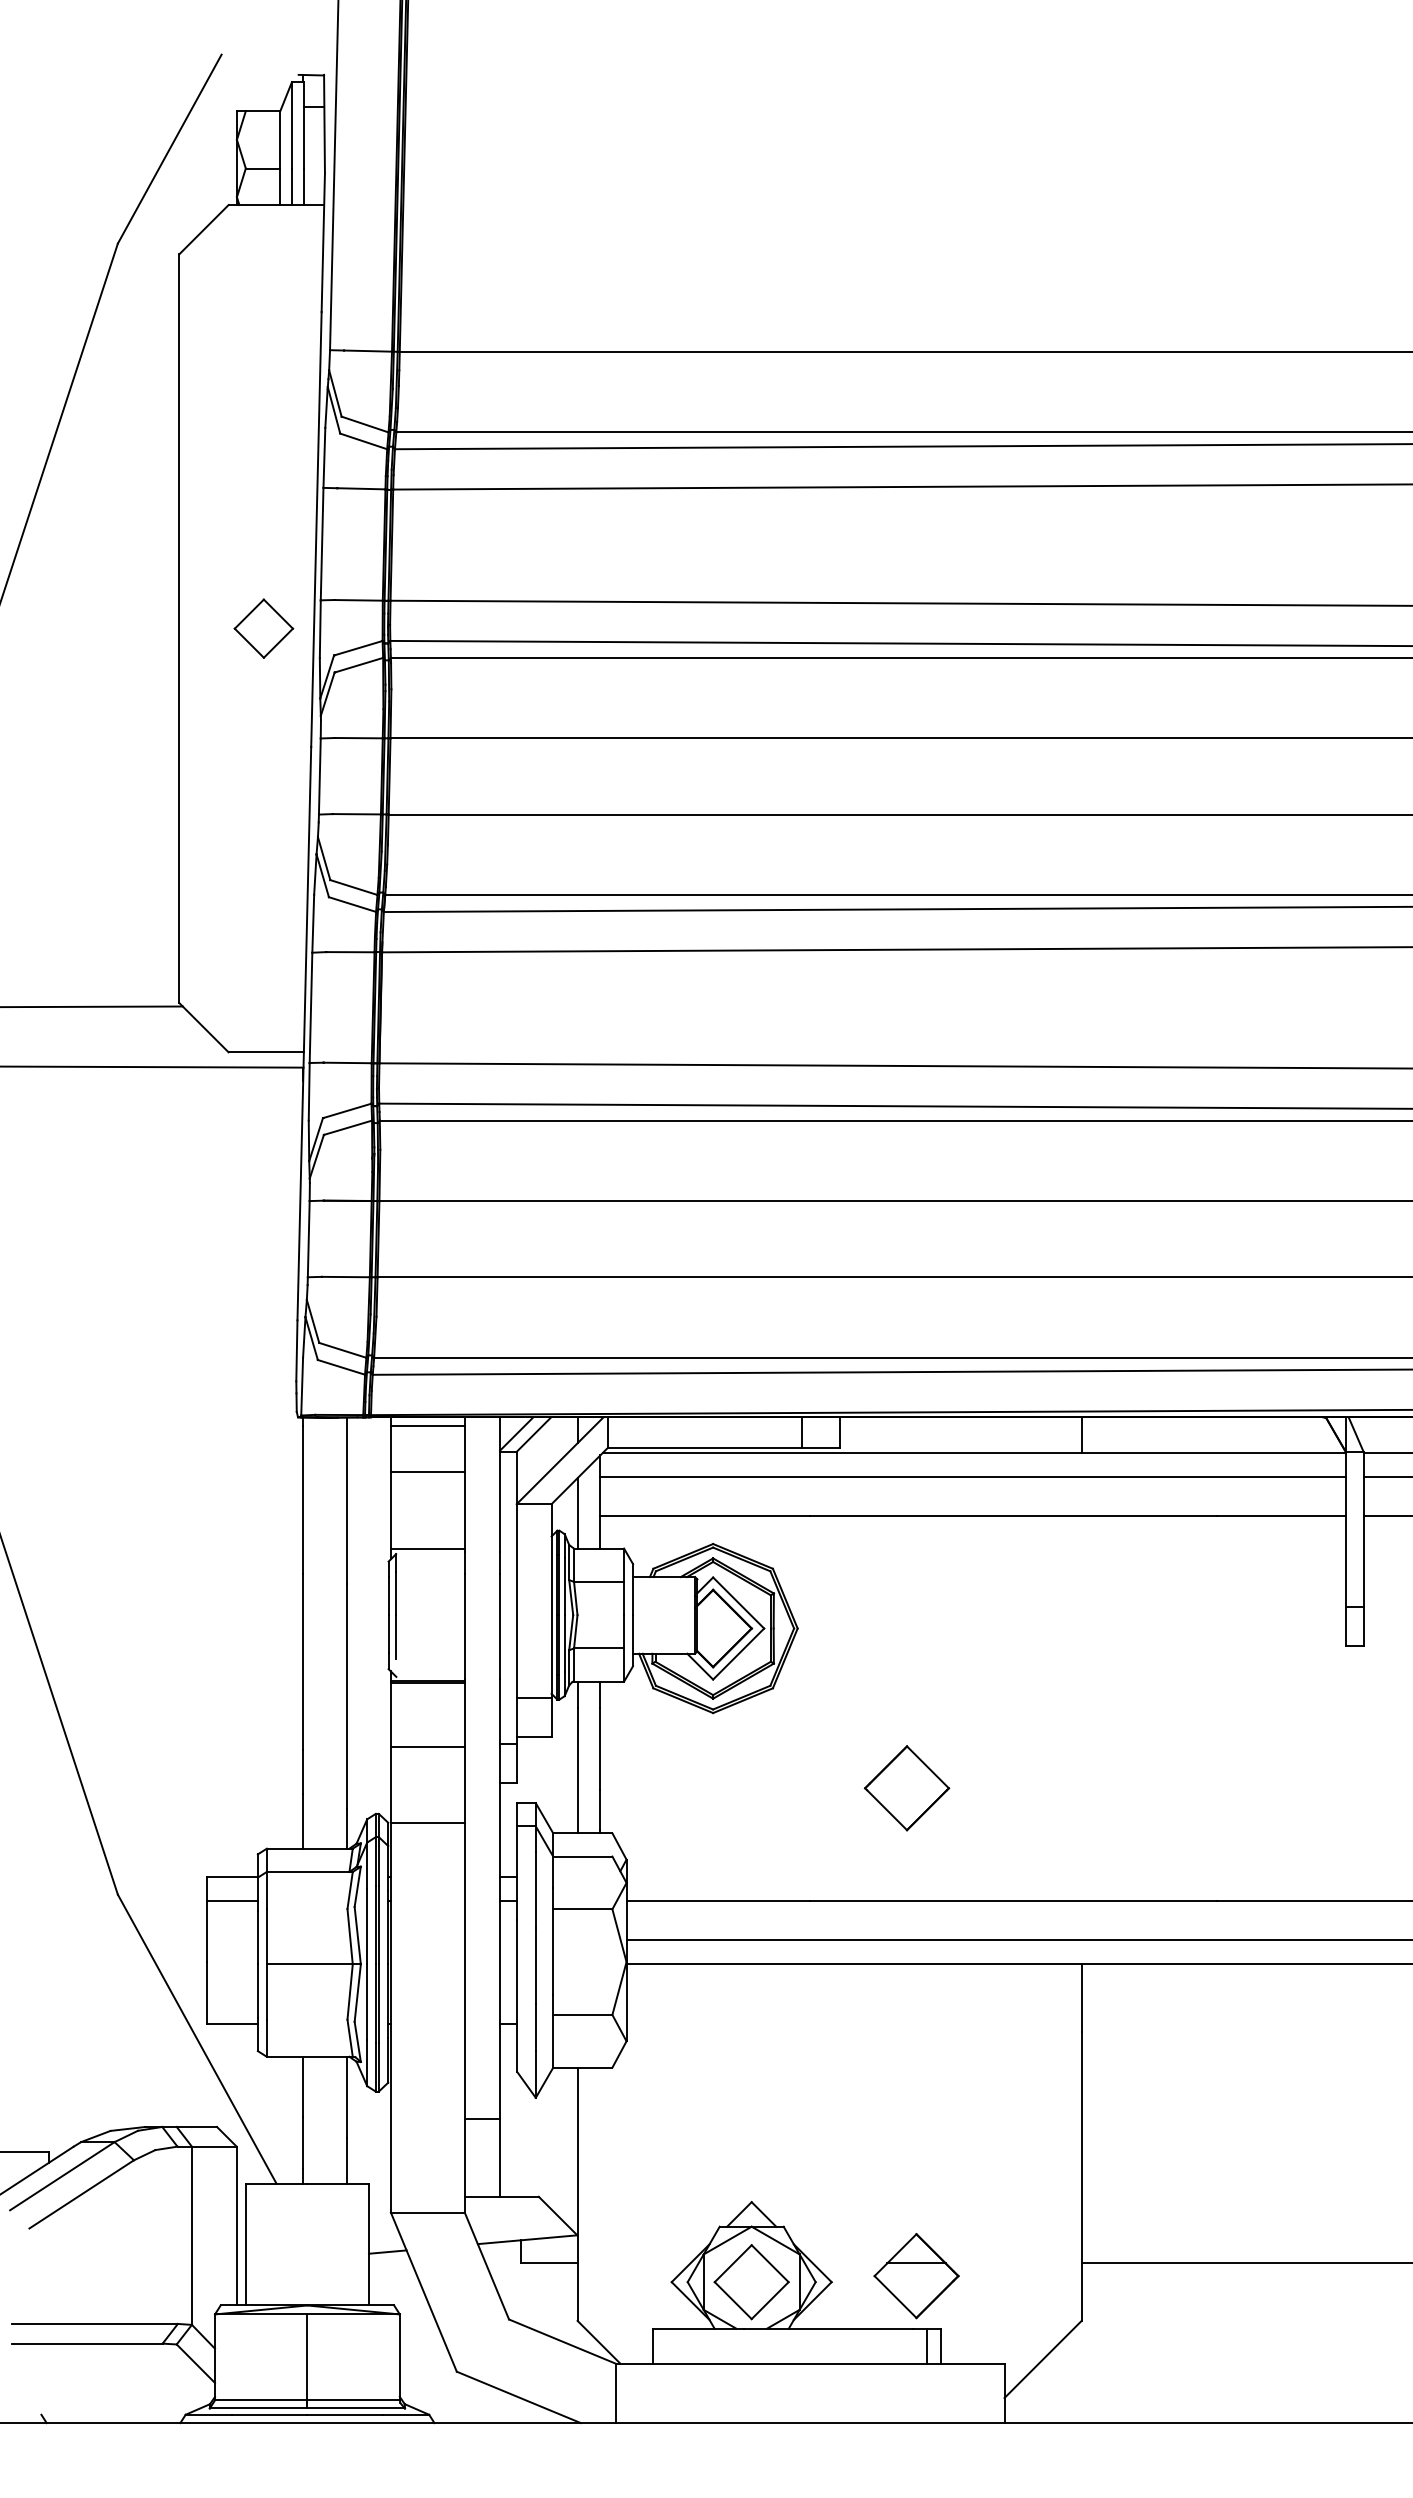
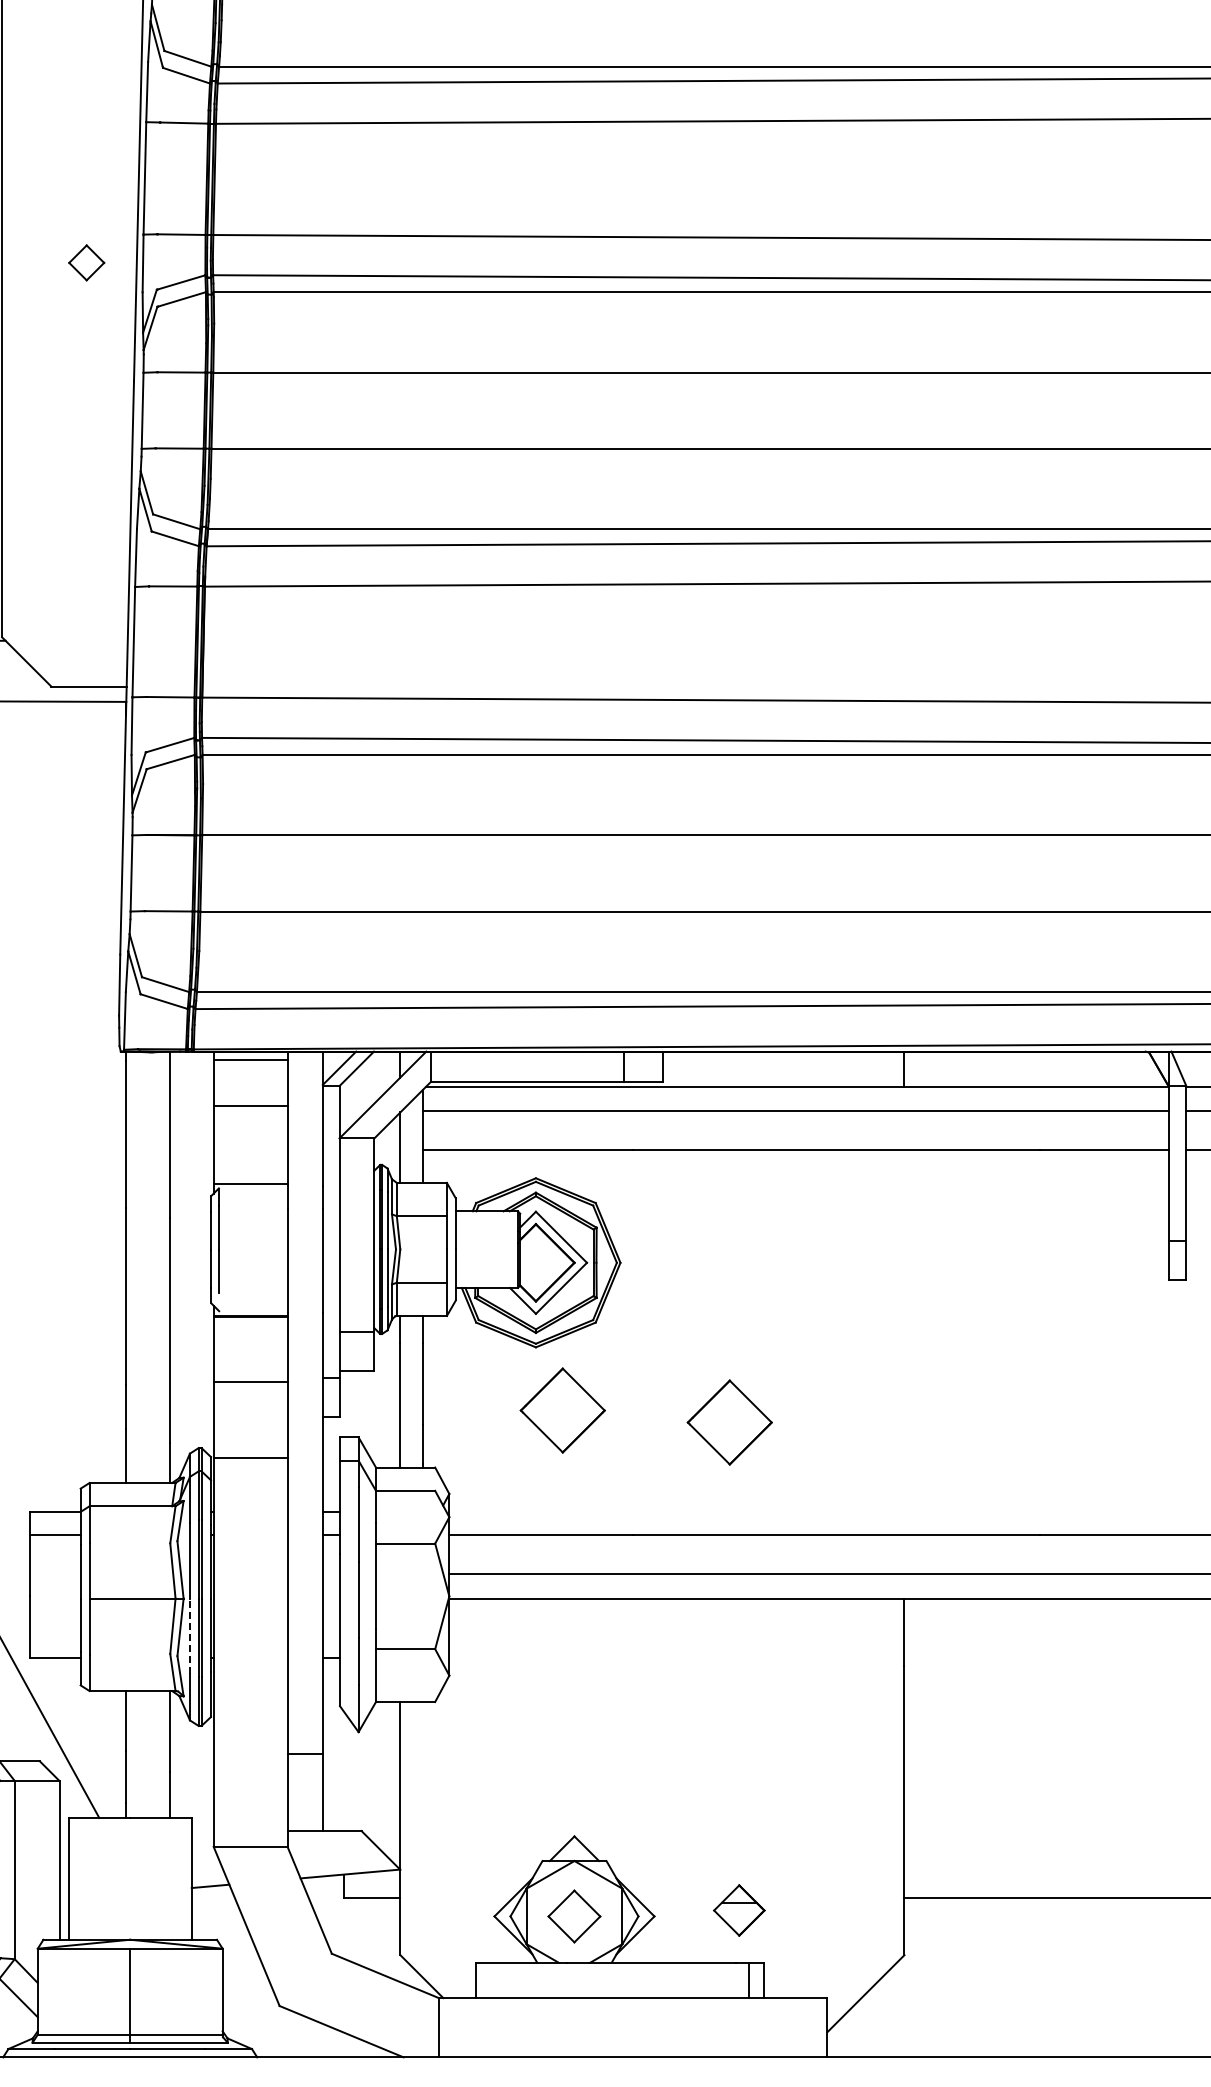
part: (263, 628) -> (86, 262), size x0.6
part: (740, 1776) -> (563, 1410), added
line: (367, 2002) -> (190, 1636), solid -> dashed
part: (916, 2276) -> (739, 1910), size x0.6
part: (751, 2282) -> (574, 1916), size x0.7

